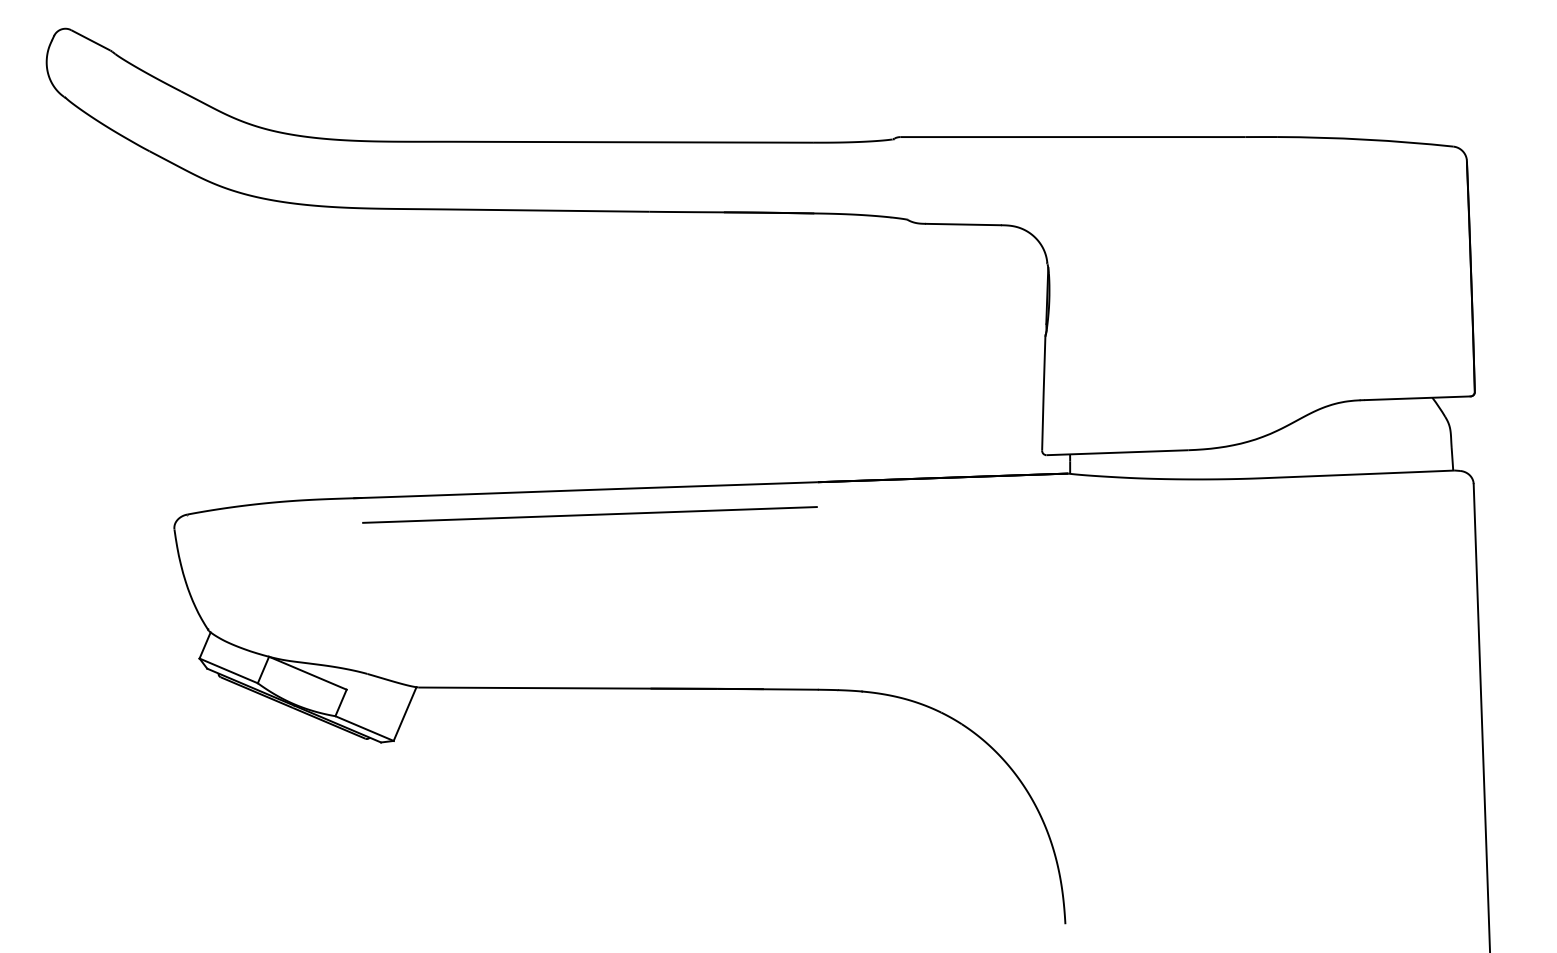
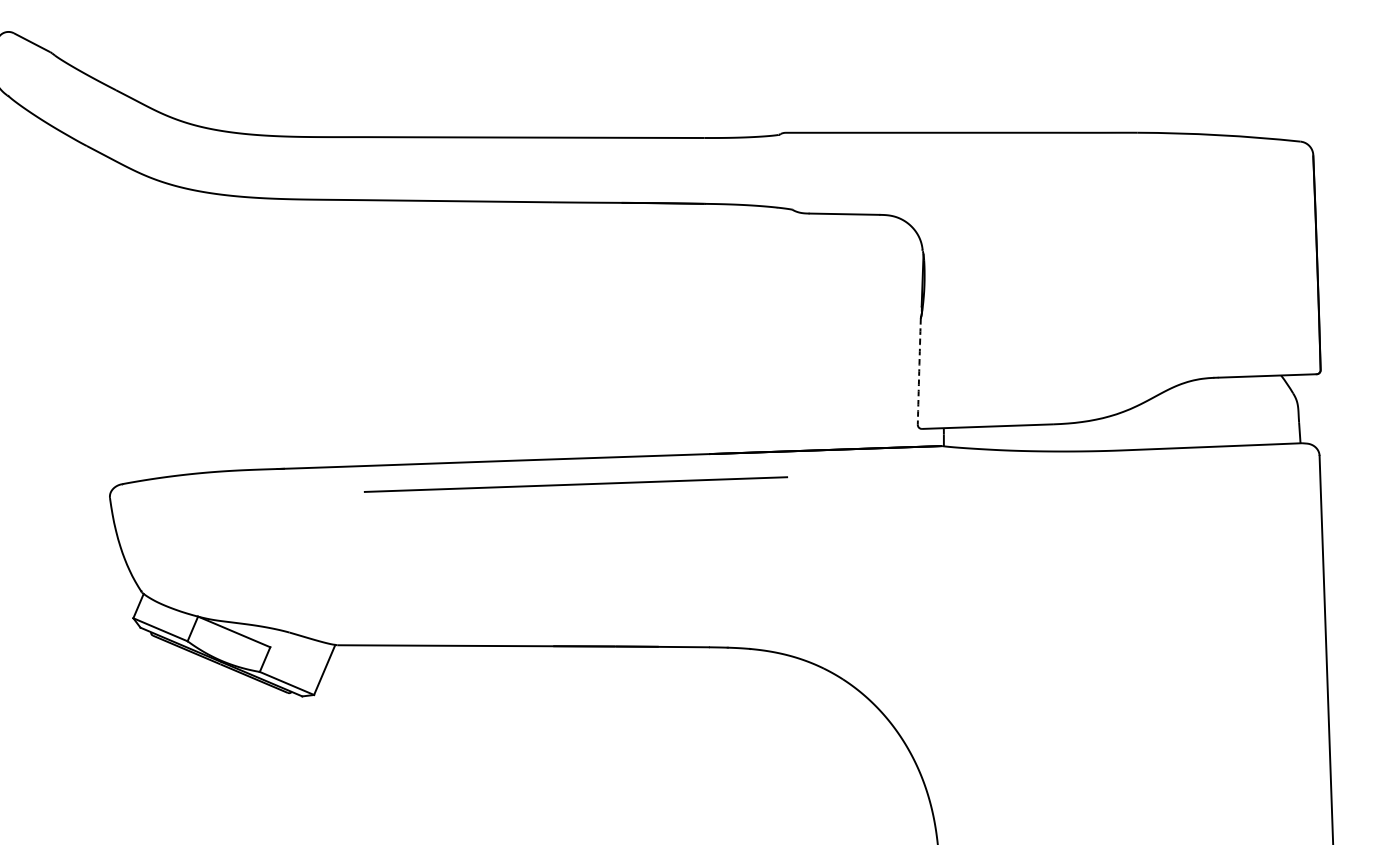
arc: (1043, 393) -> (919, 371), solid -> dashed
line: (589, 514) -> (575, 484), moved

